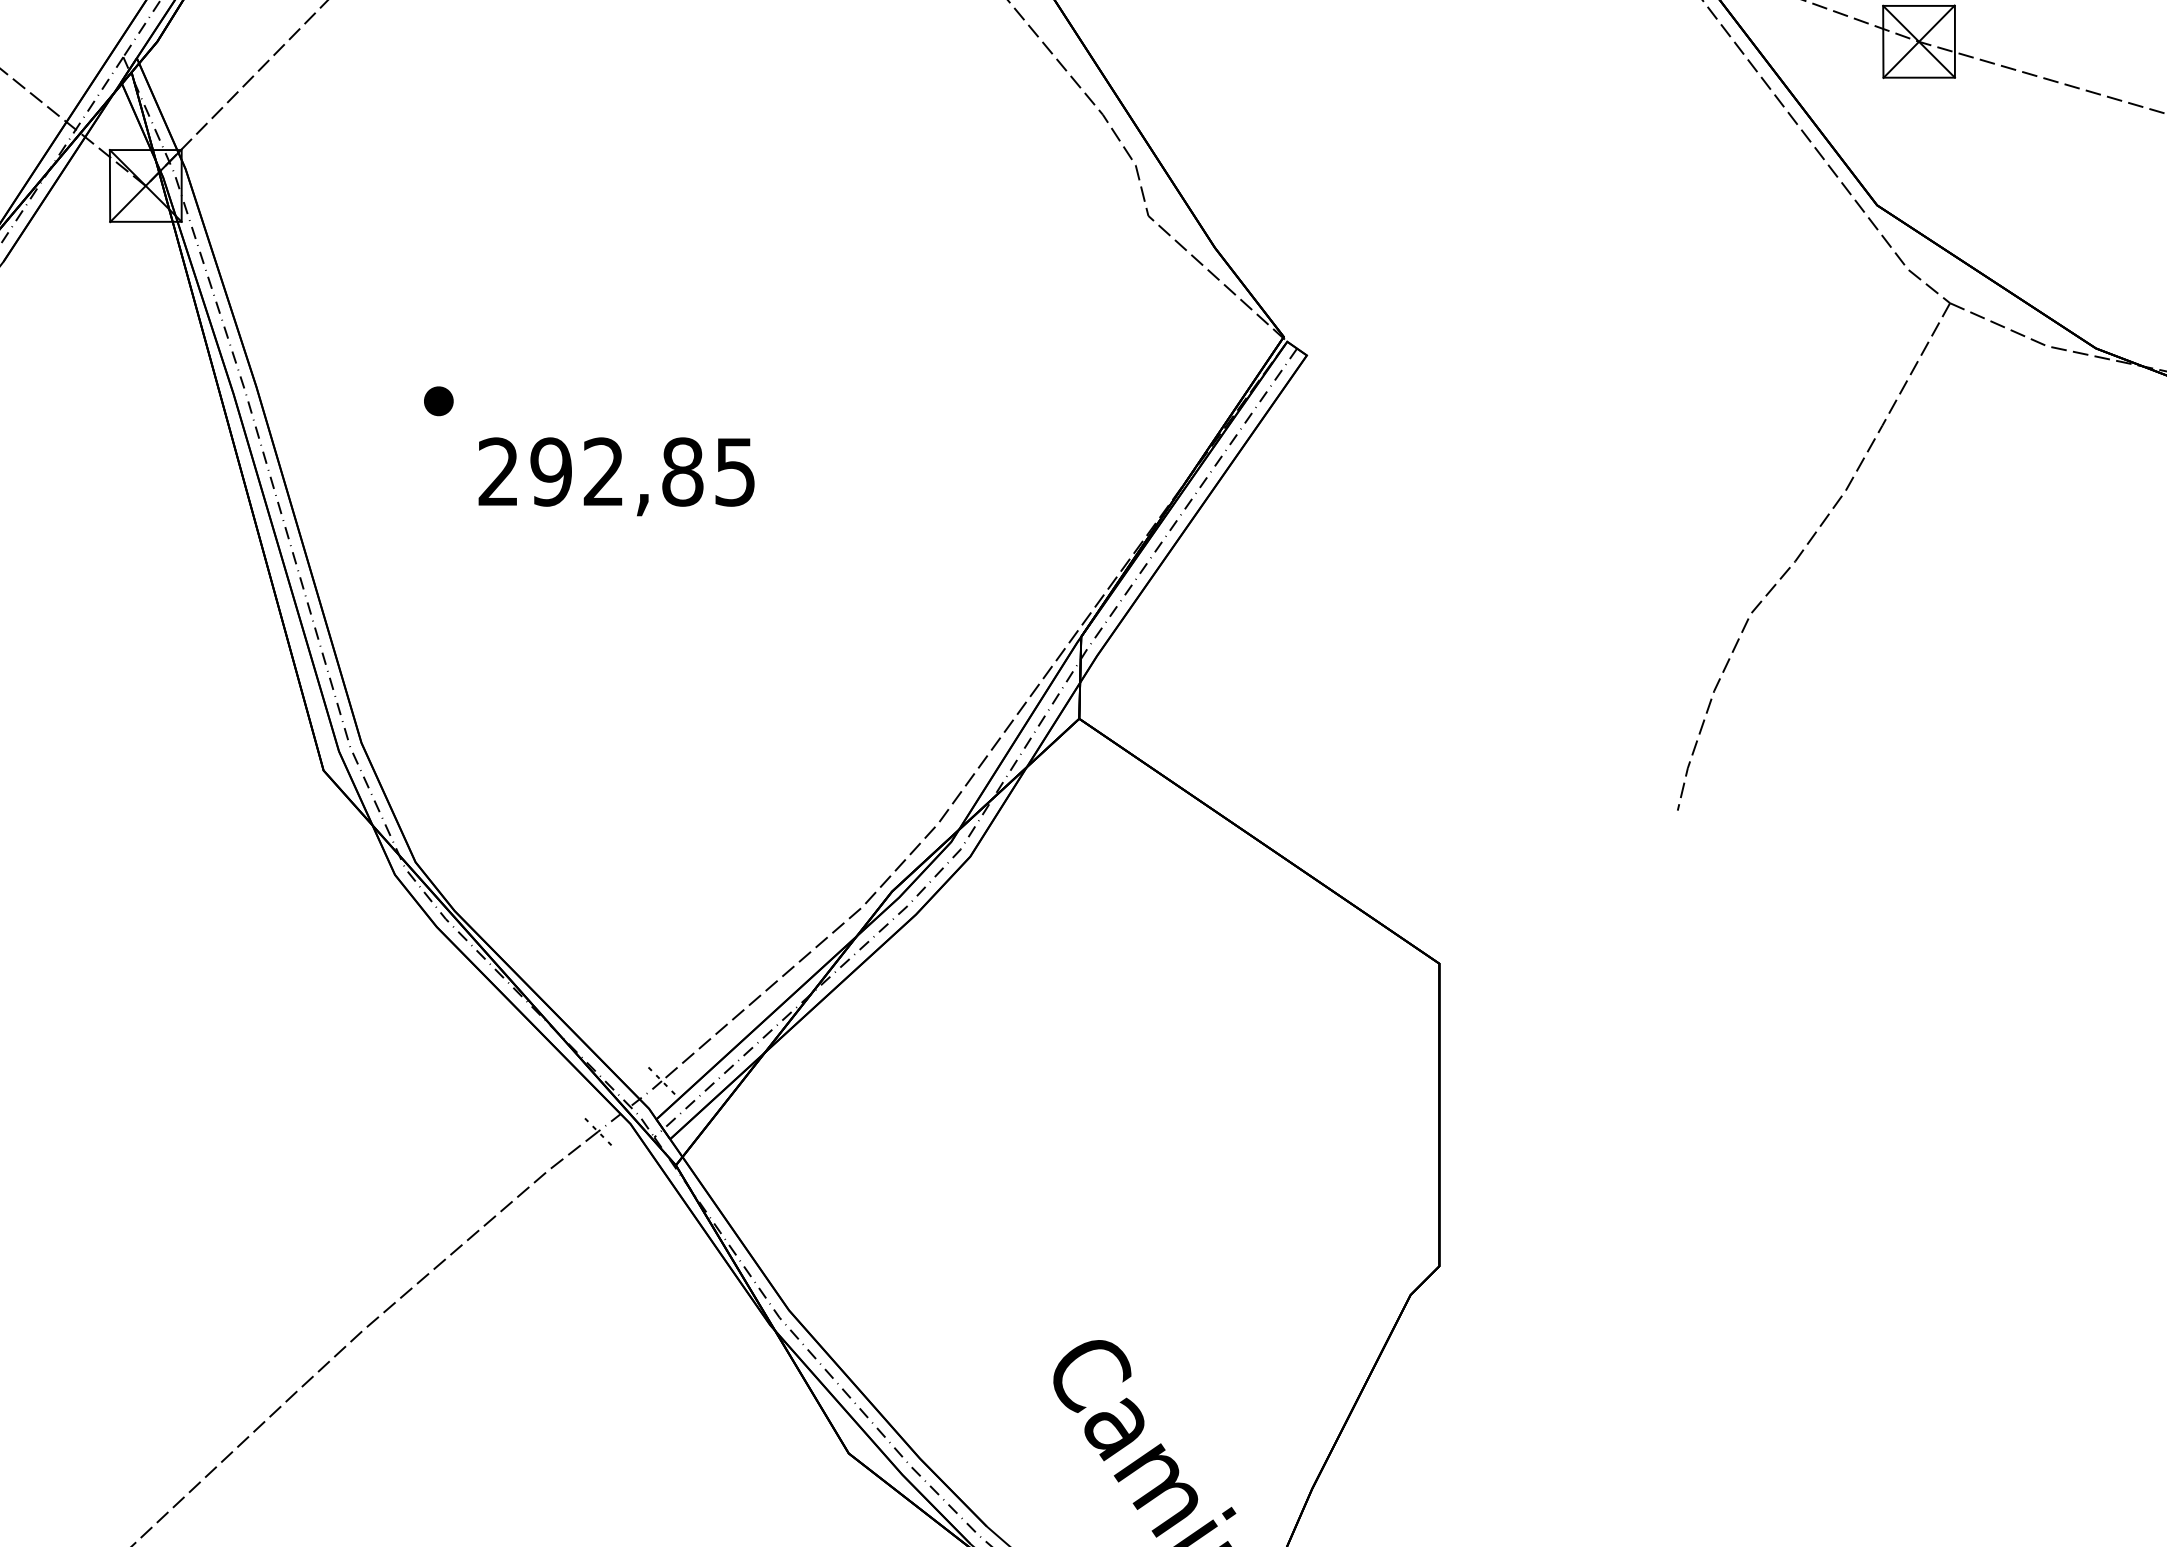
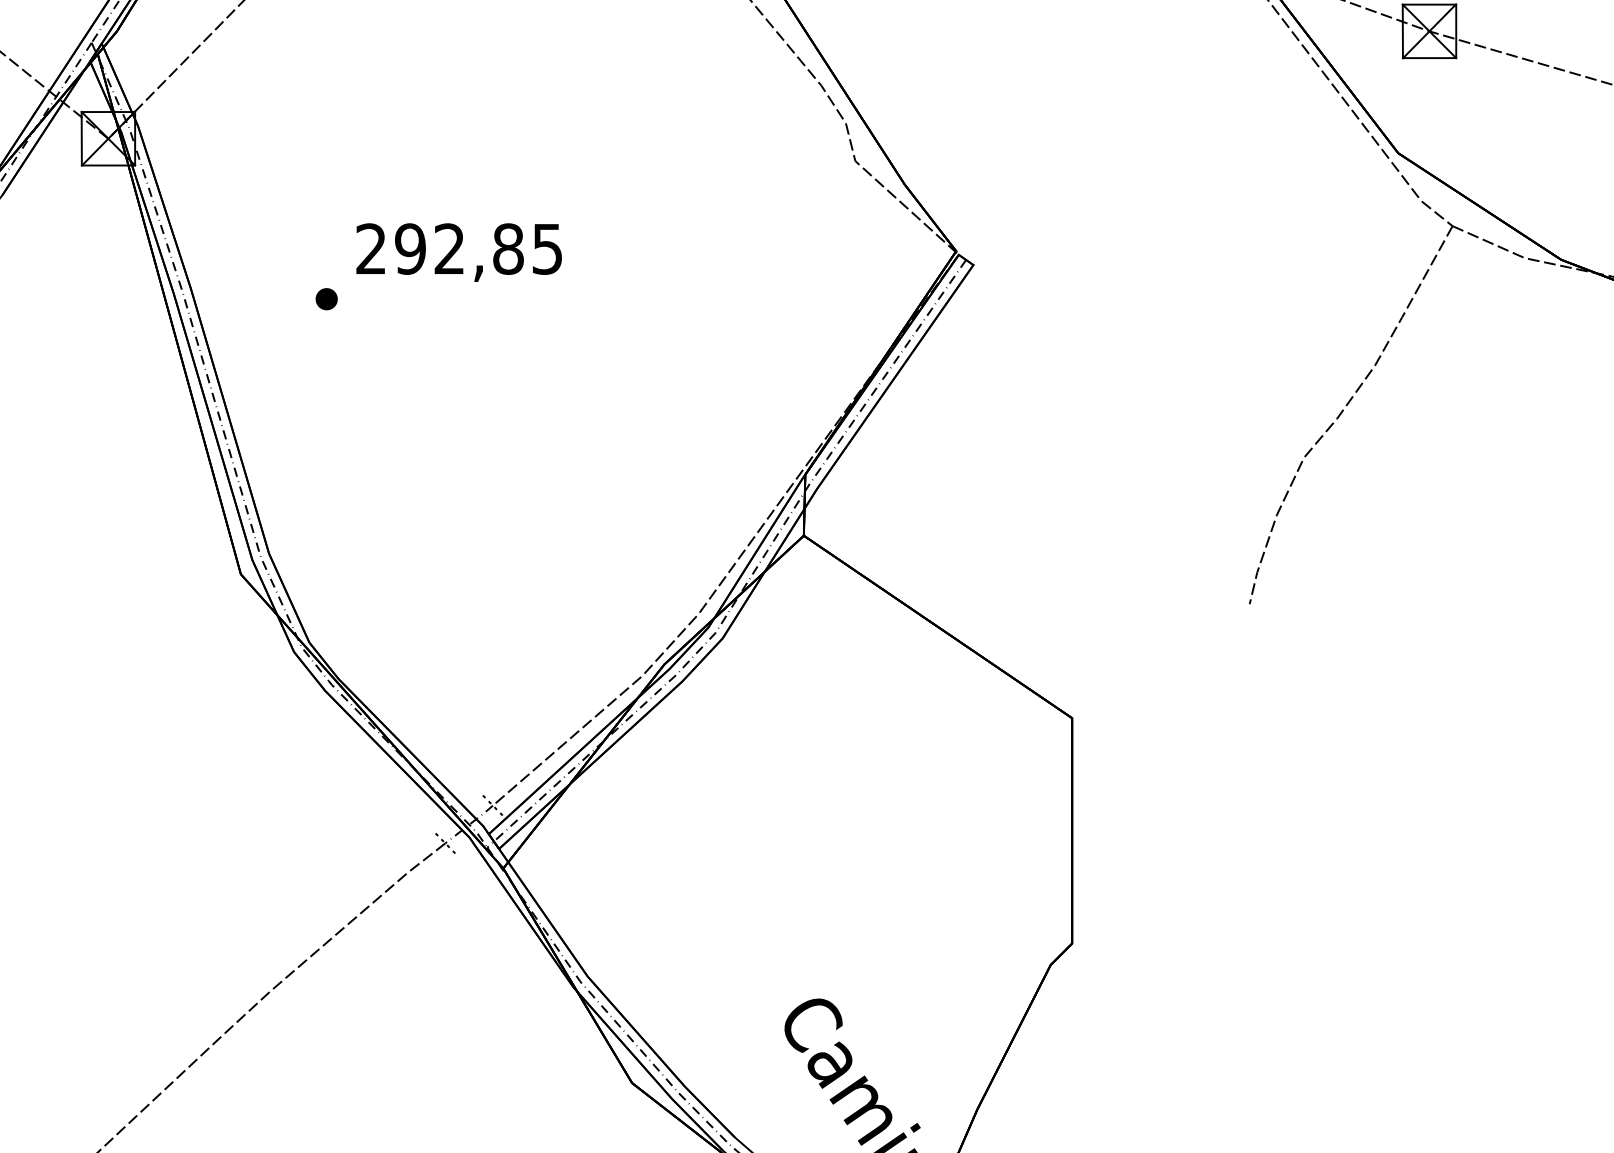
text: (616, 476) -> (459, 252), moved

